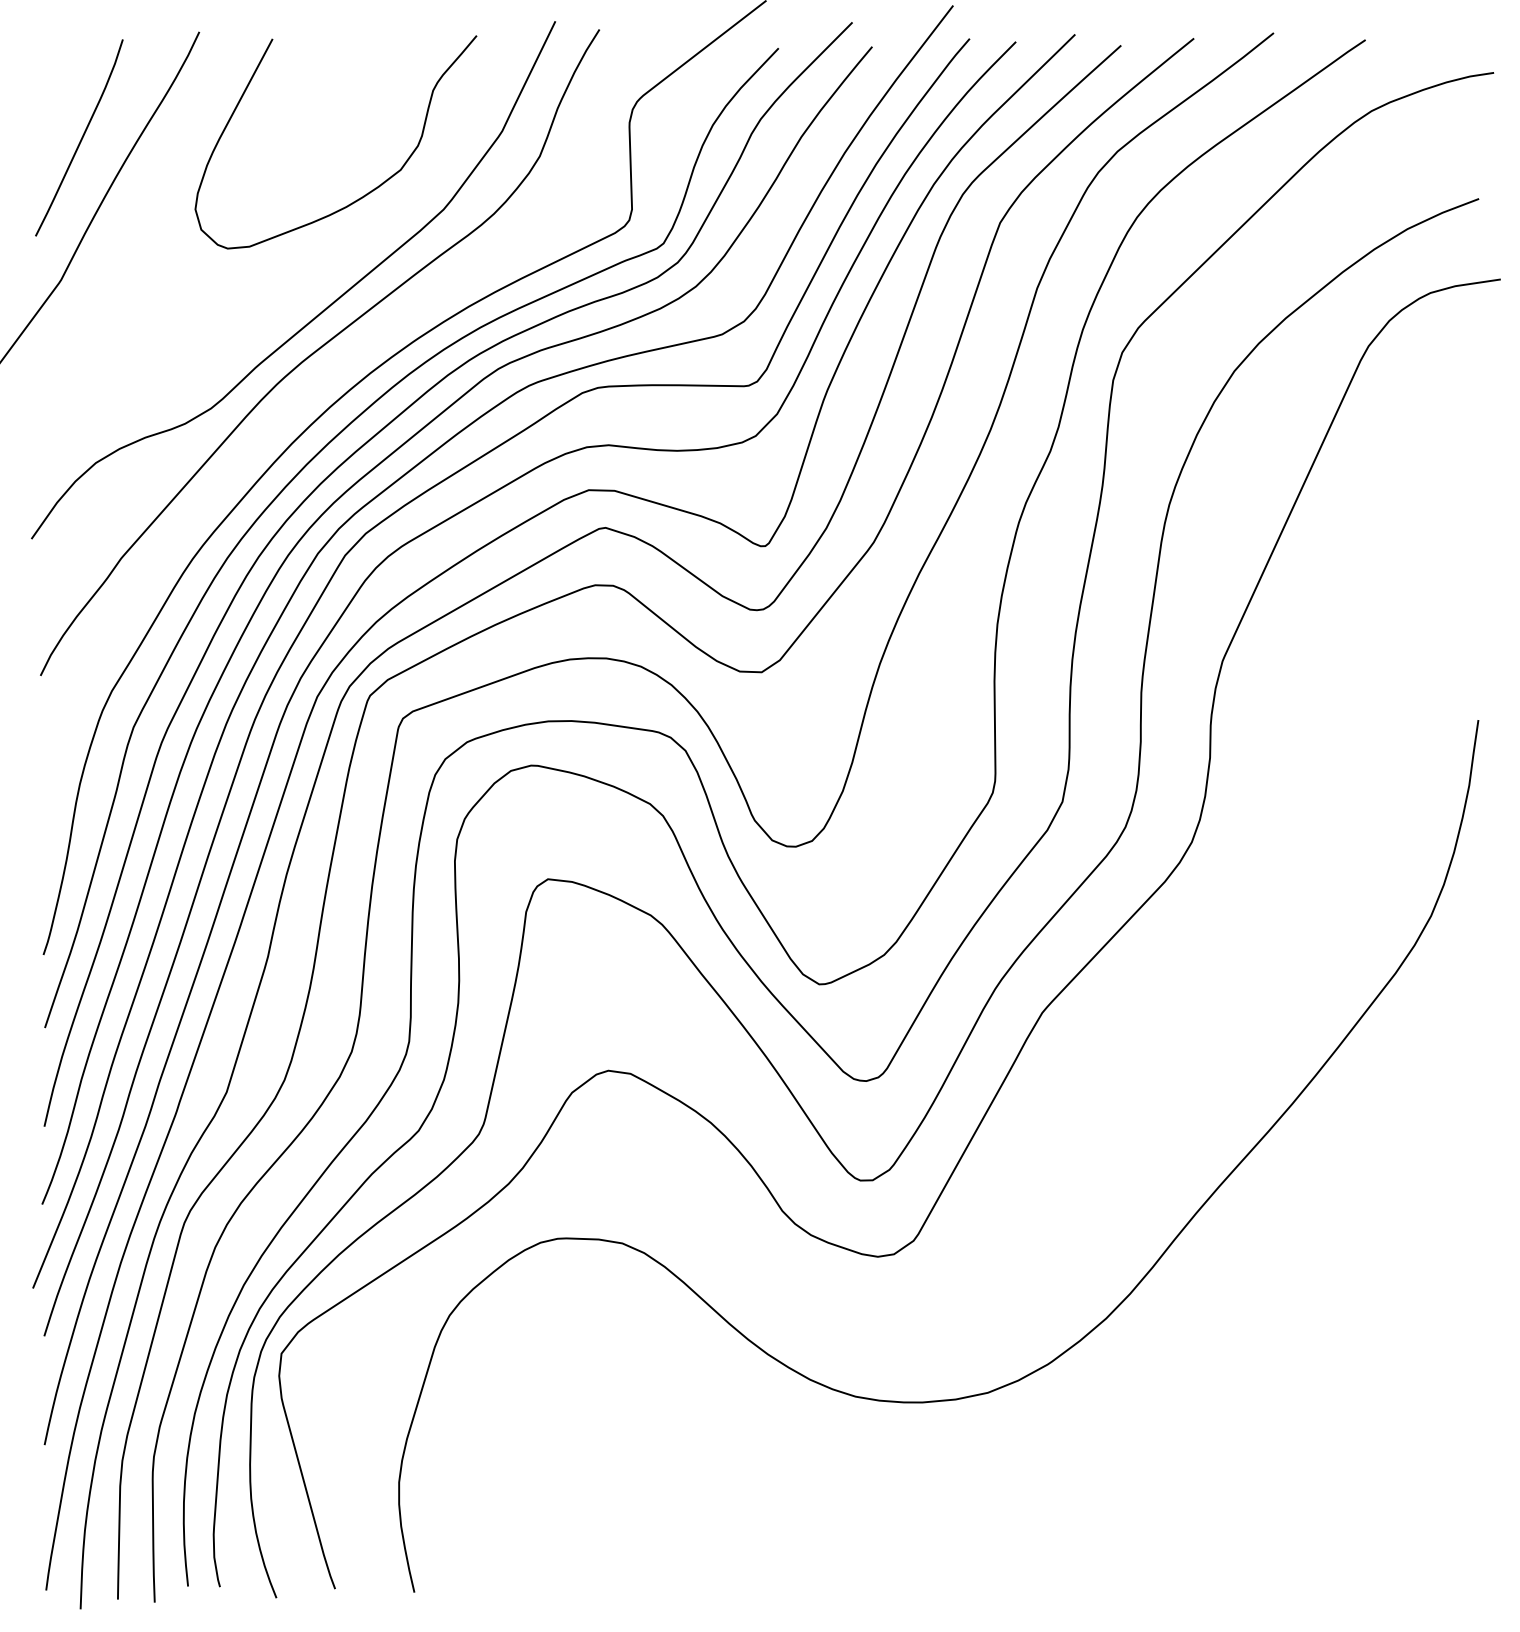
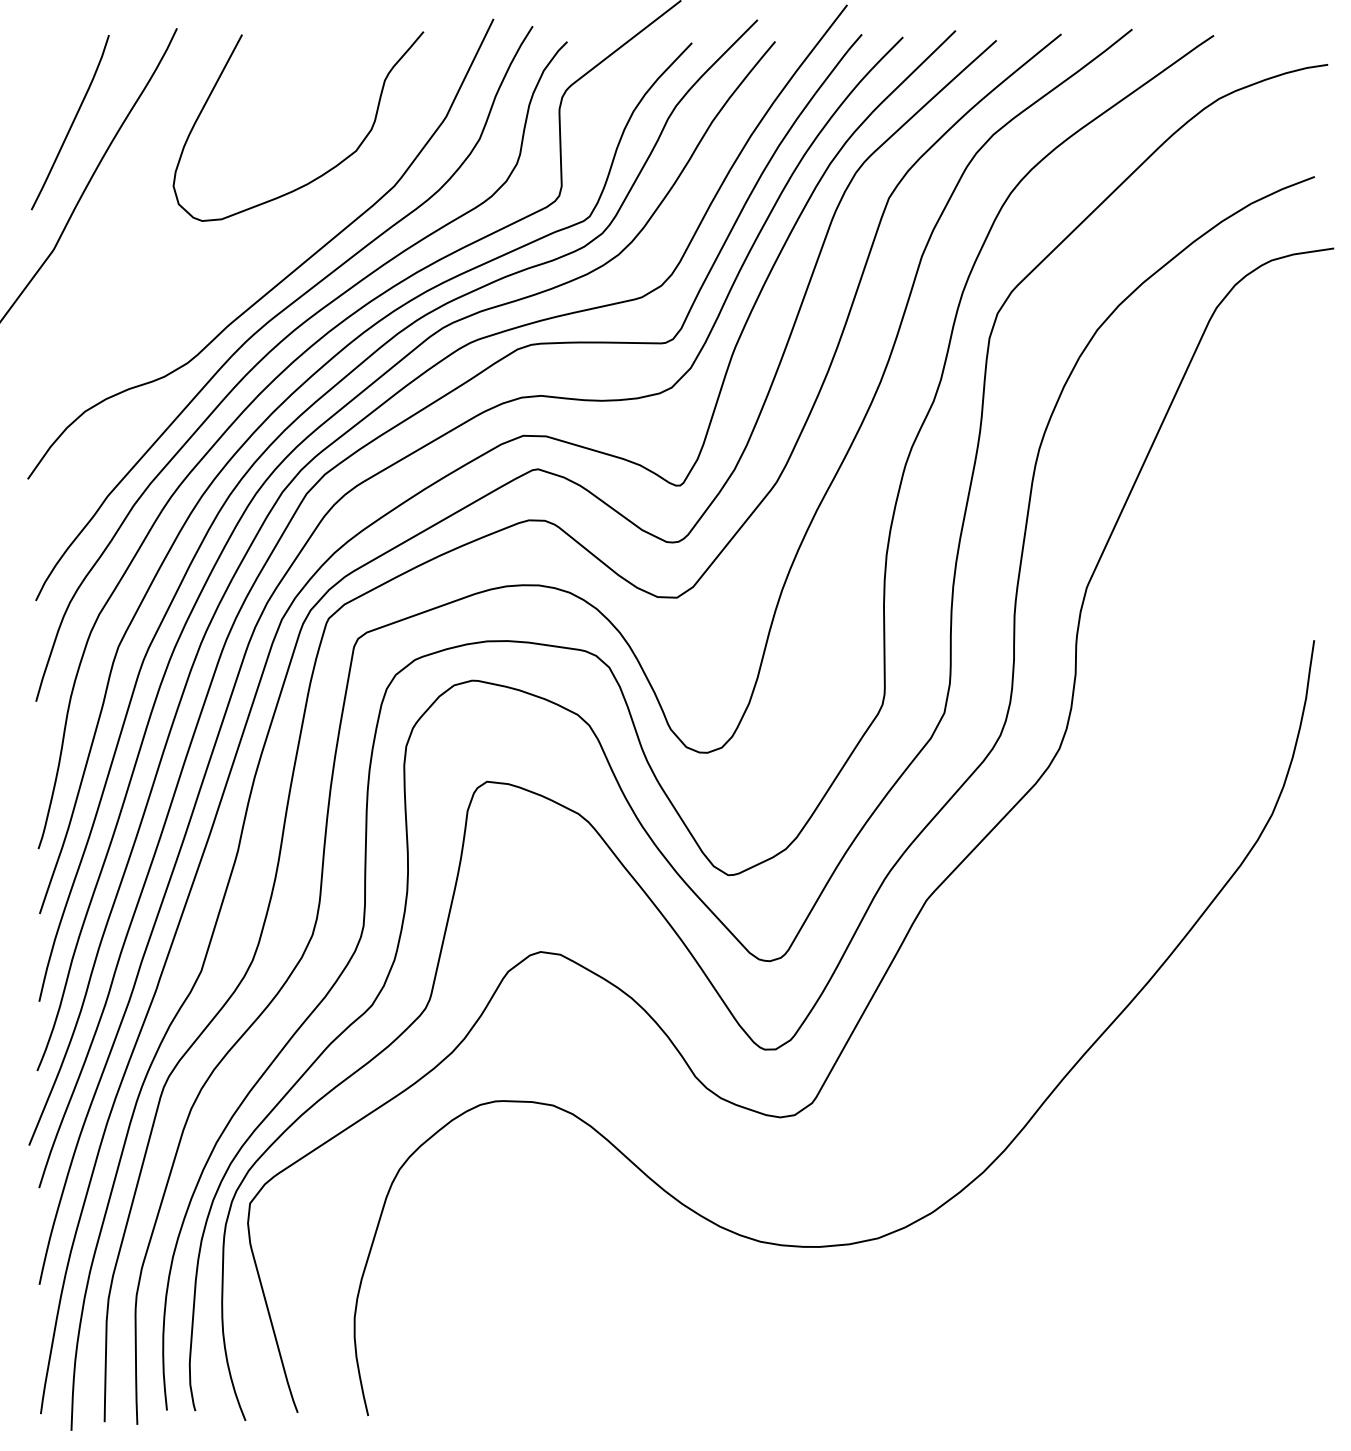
curve: (312, 389) -> (277, 346), added

